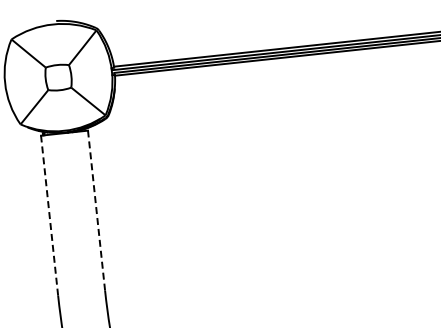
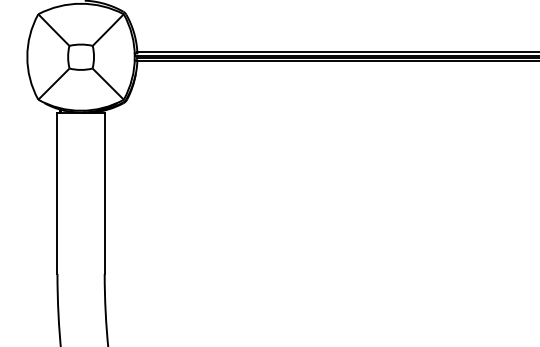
line: (96, 209) -> (104, 192), dashed -> solid
line: (49, 214) -> (57, 192), dashed -> solid

